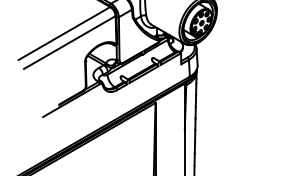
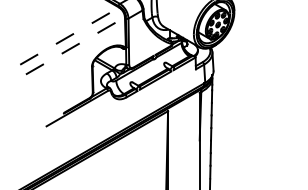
line: (65, 32) -> (70, 35), solid -> dashed
line: (69, 42) -> (75, 45), solid -> dashed

